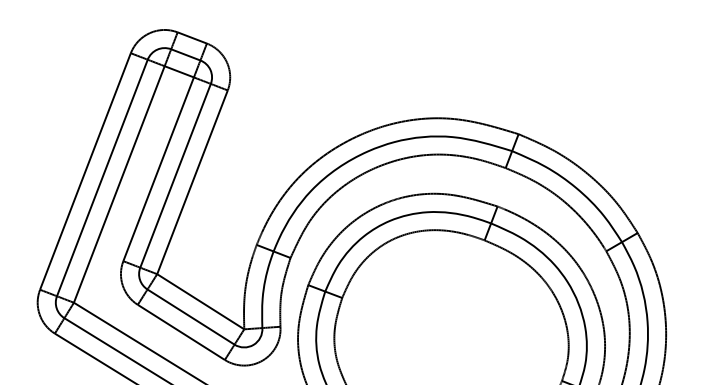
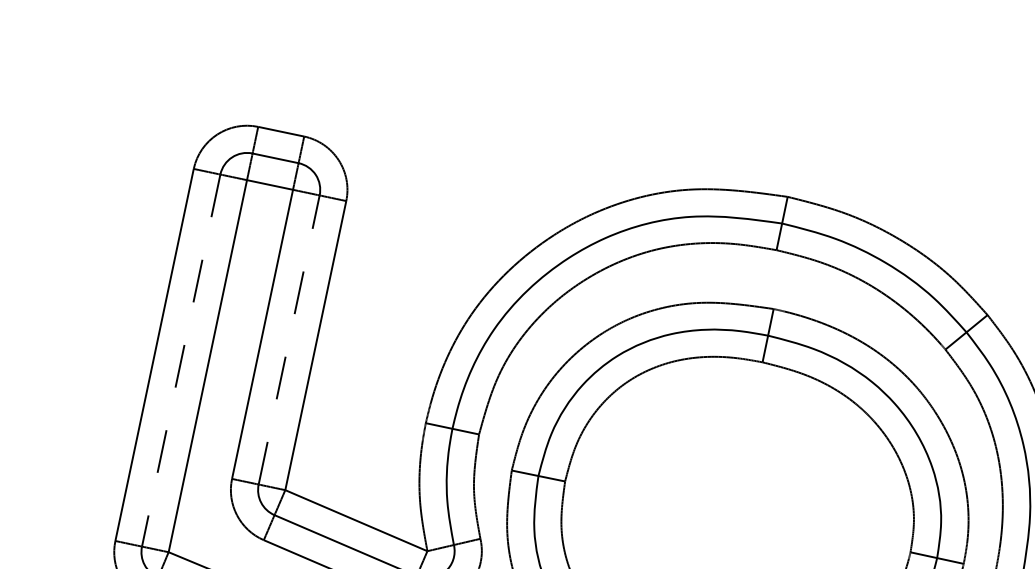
line: (175, 175) -> (288, 339), solid -> dashed
line: (102, 177) -> (181, 359), solid -> dashed

